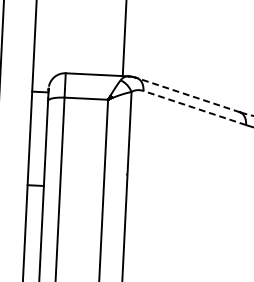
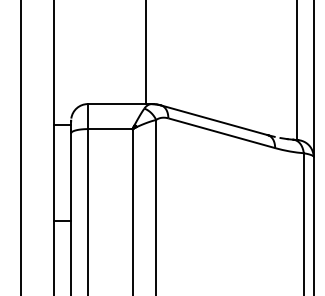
line: (188, 95) -> (214, 120), dashed -> solid
line: (194, 108) -> (221, 133), dashed -> solid

